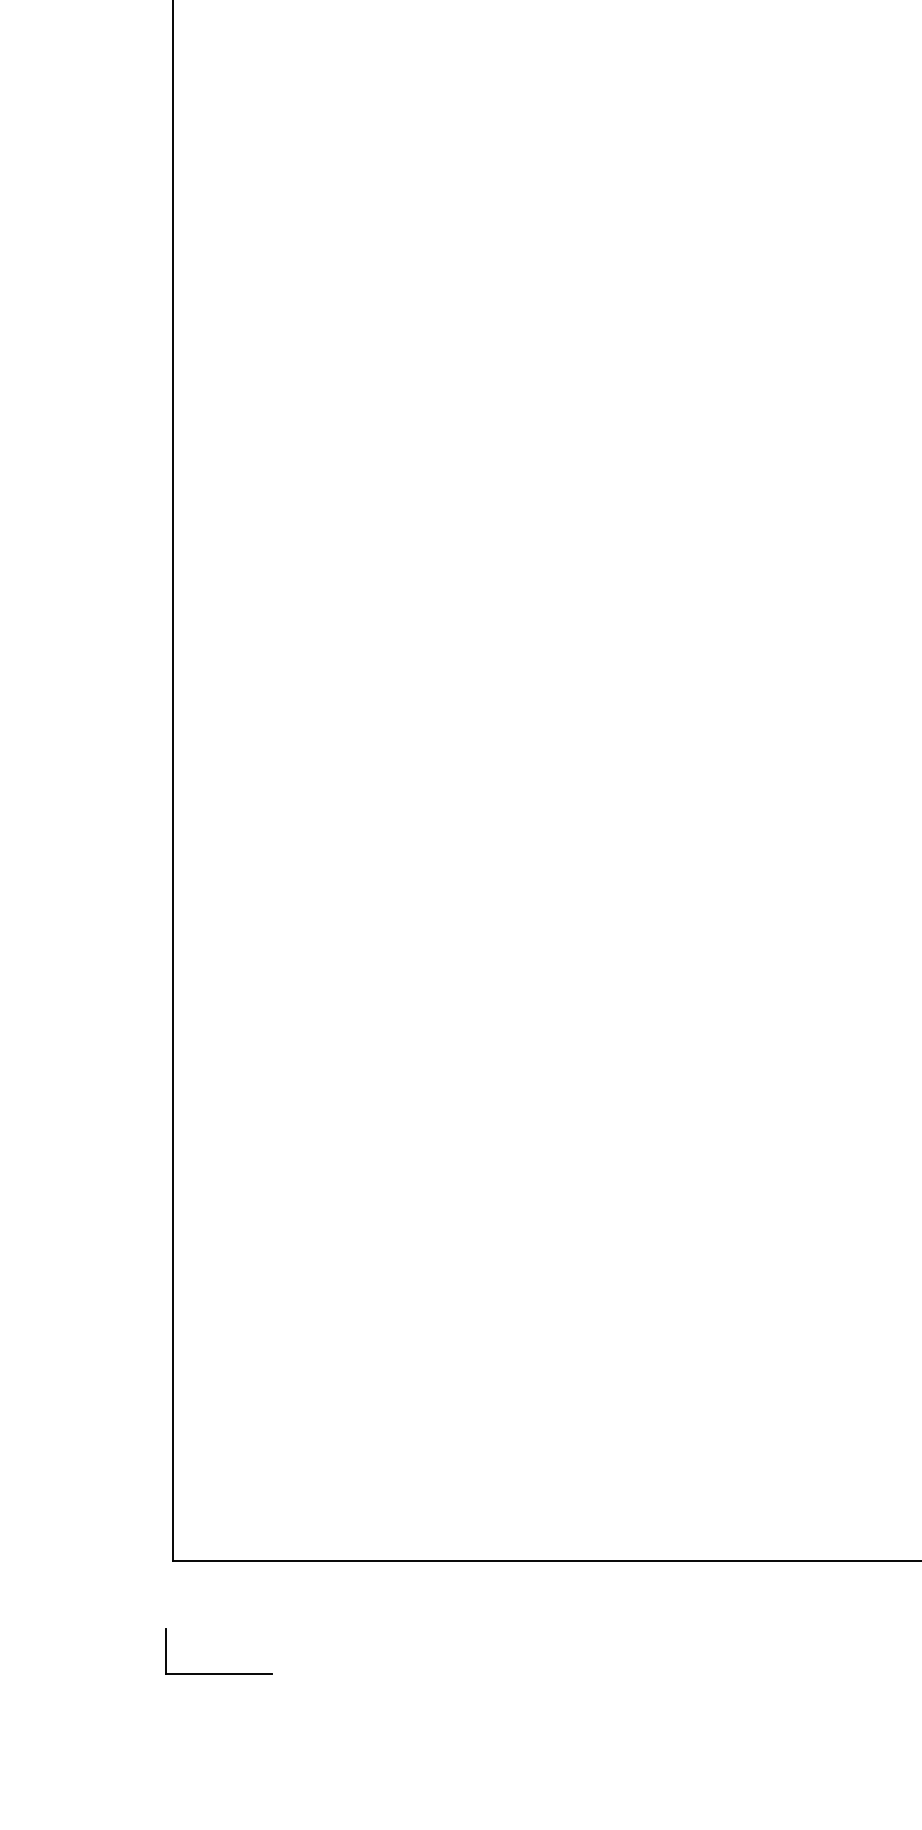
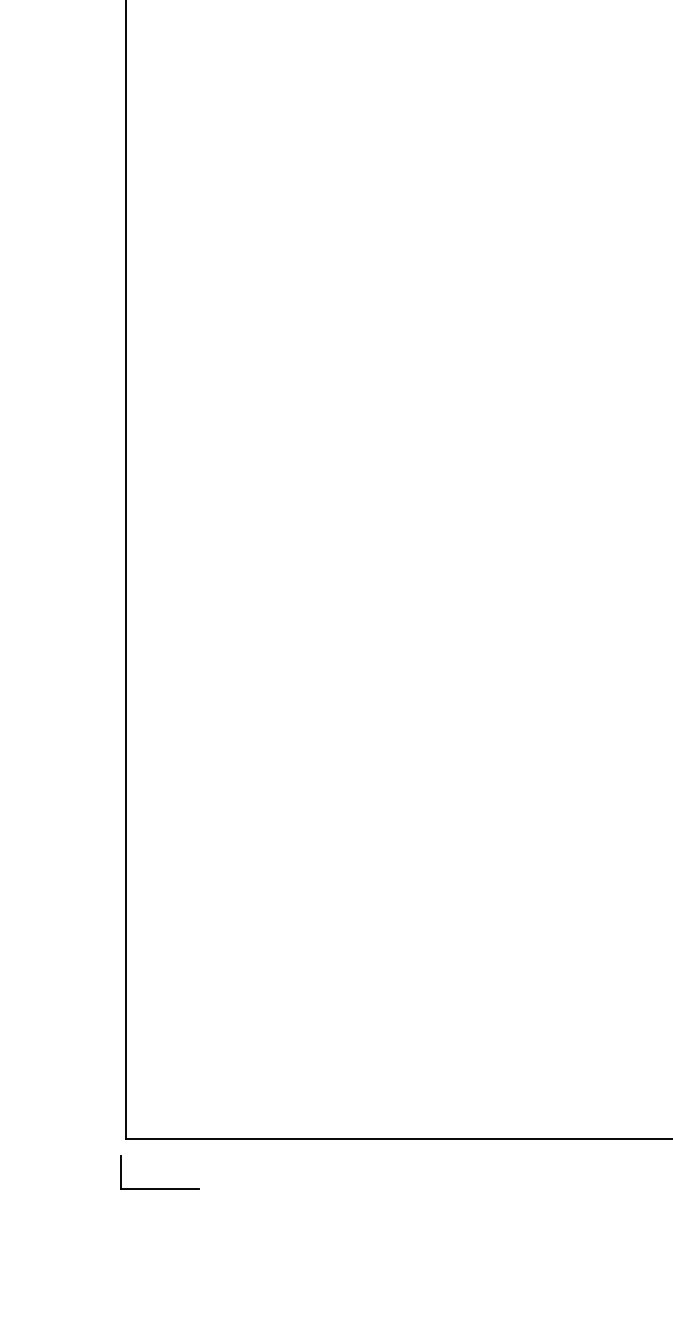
part: (218, 1673) -> (159, 1188), moved

